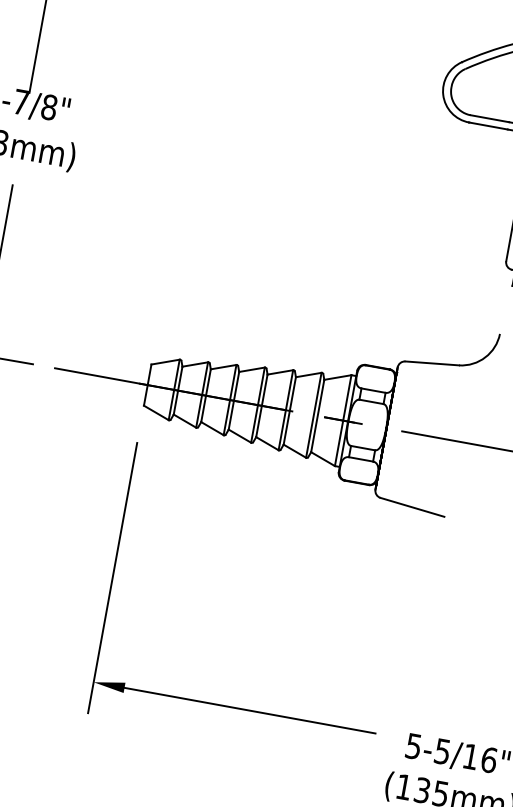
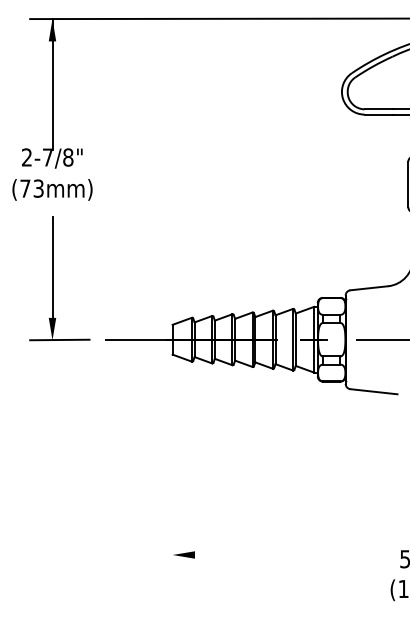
line: (112, 577) -> (172, 479), removed
line: (249, 711) -> (285, 555), removed

